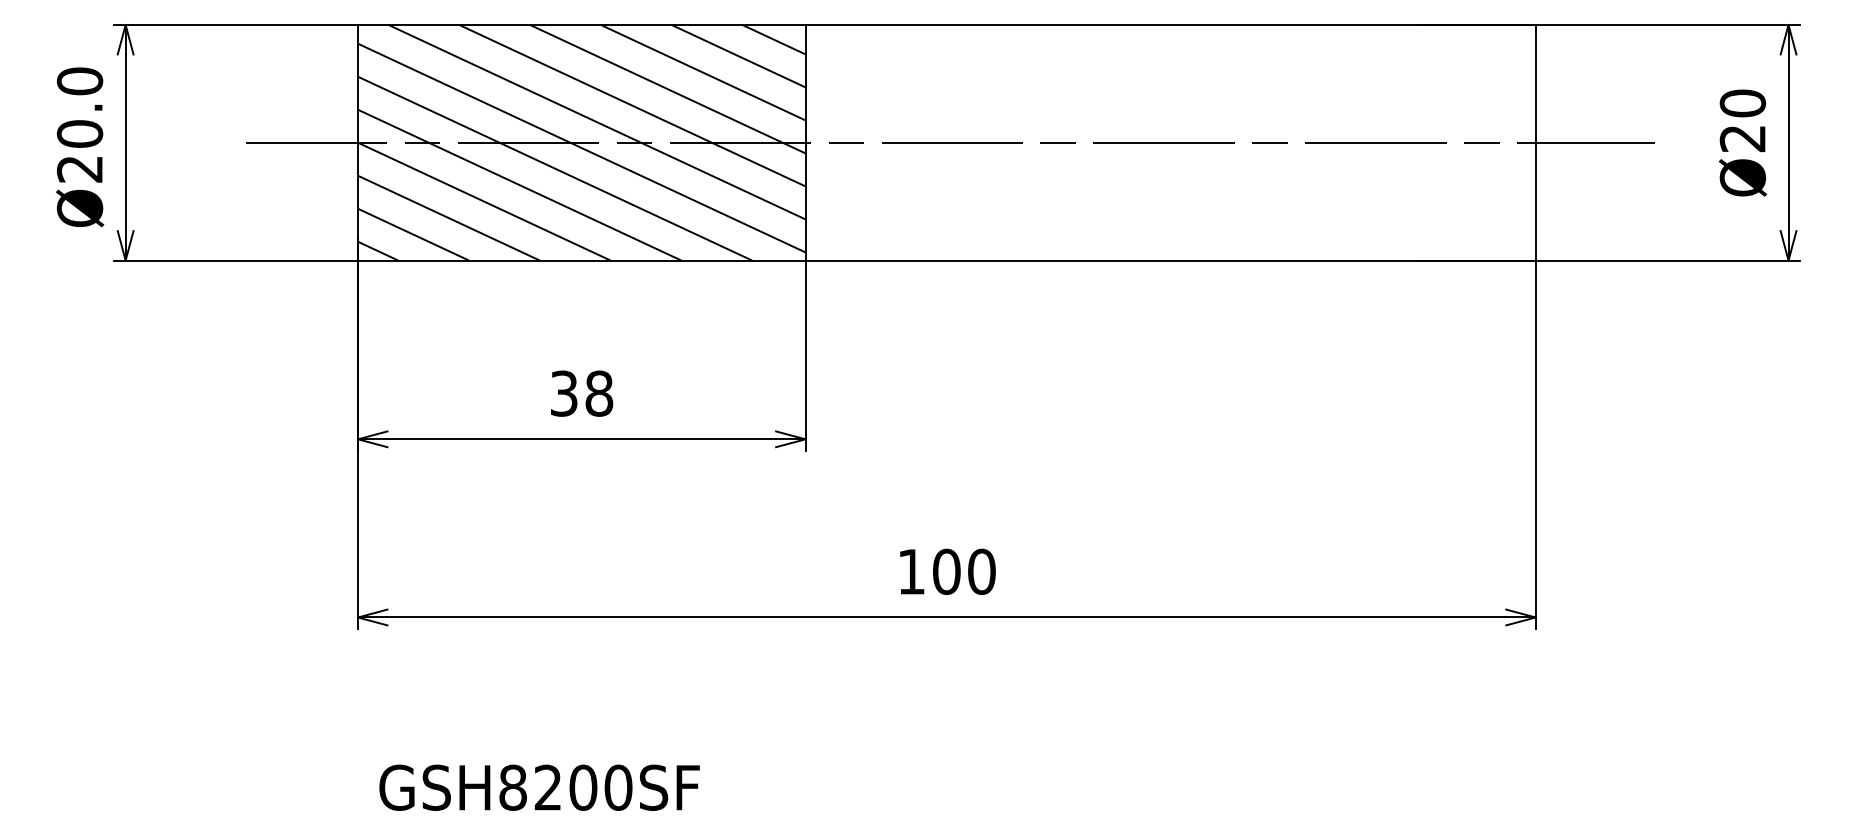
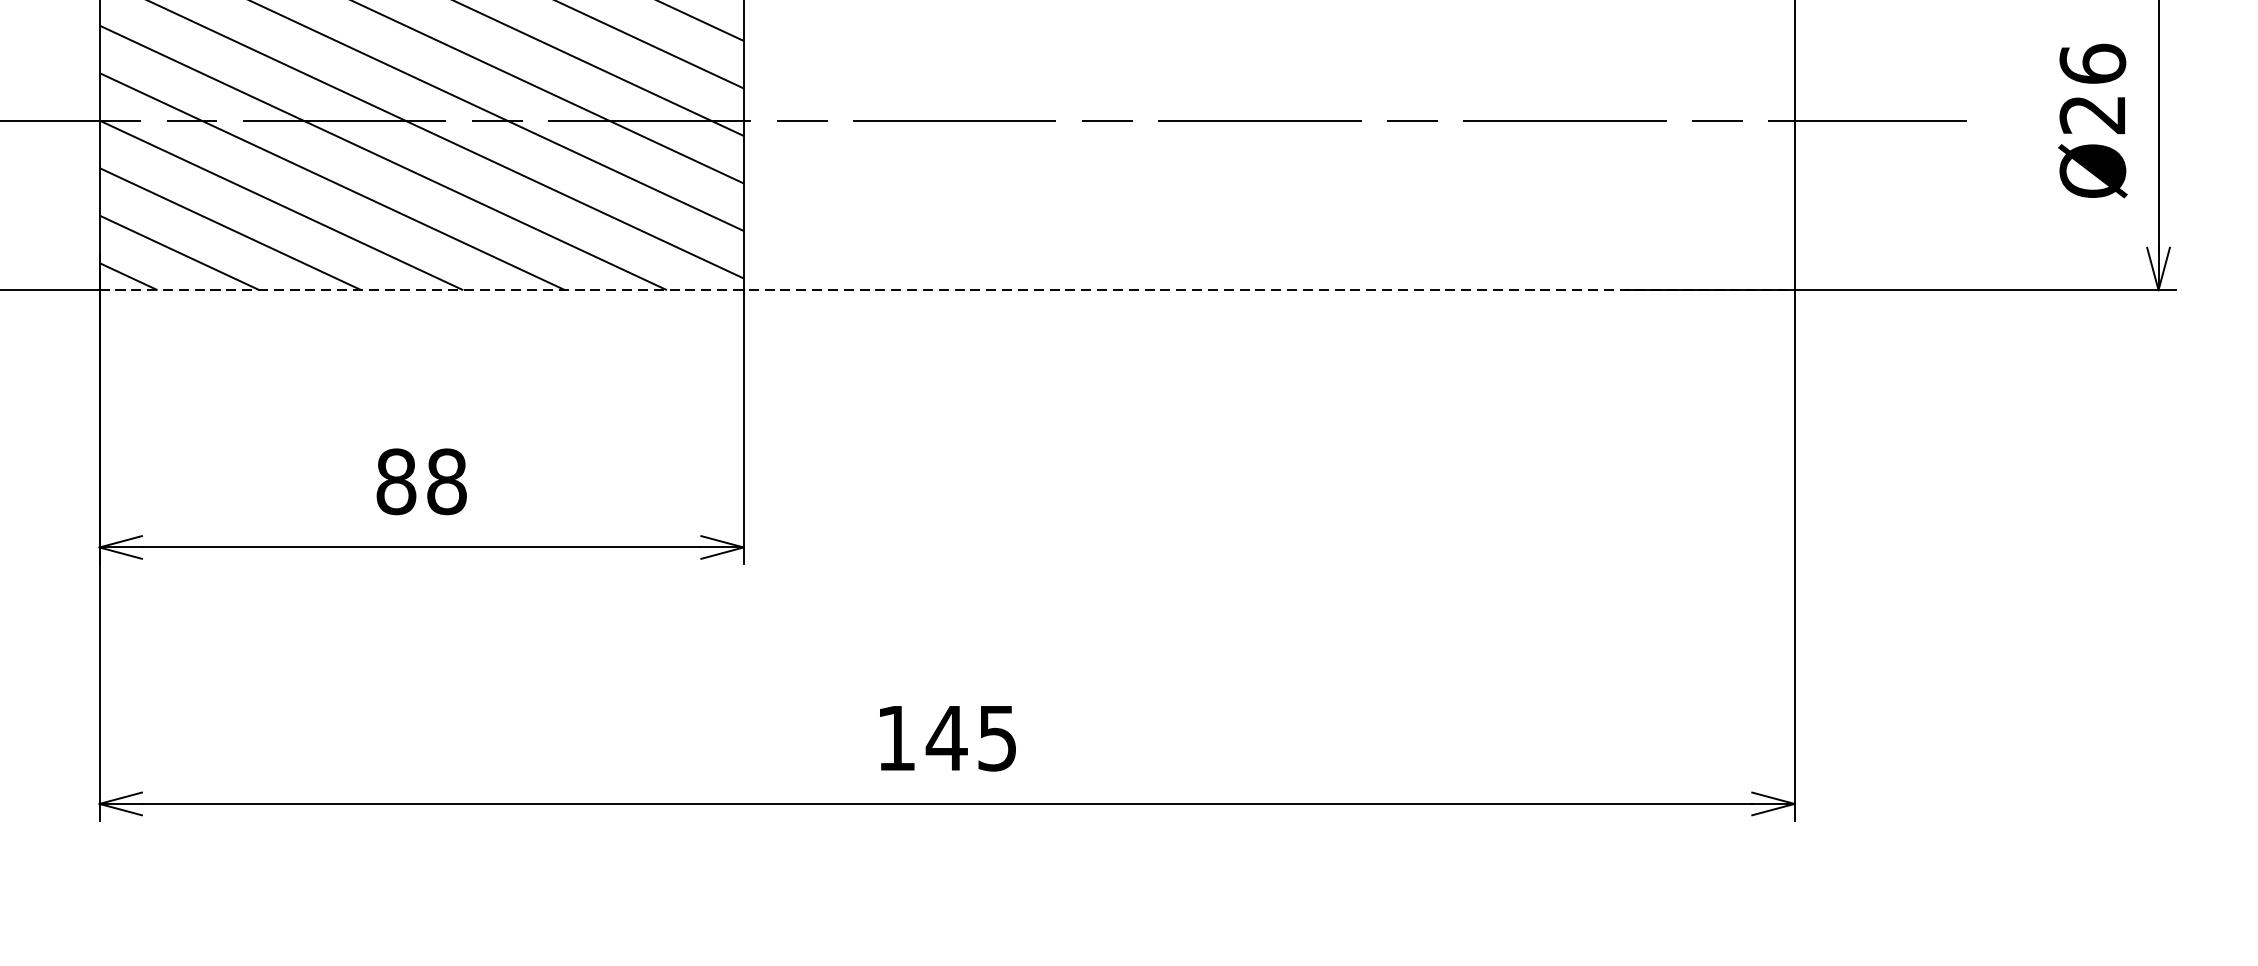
text: (1742, 103) -> (2092, 64), Ø20 -> Ø26
line: (946, 260) -> (946, 290), solid -> dashed
text: (564, 393) -> (396, 481), 38 -> 88
text: (963, 571) -> (971, 737), 100 -> 145

